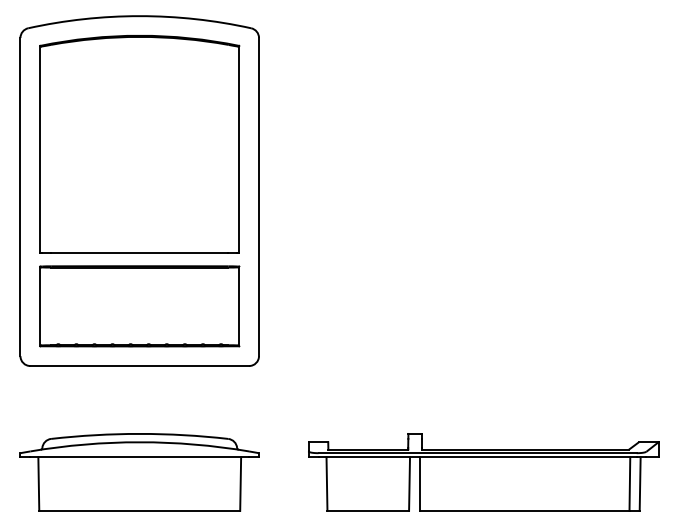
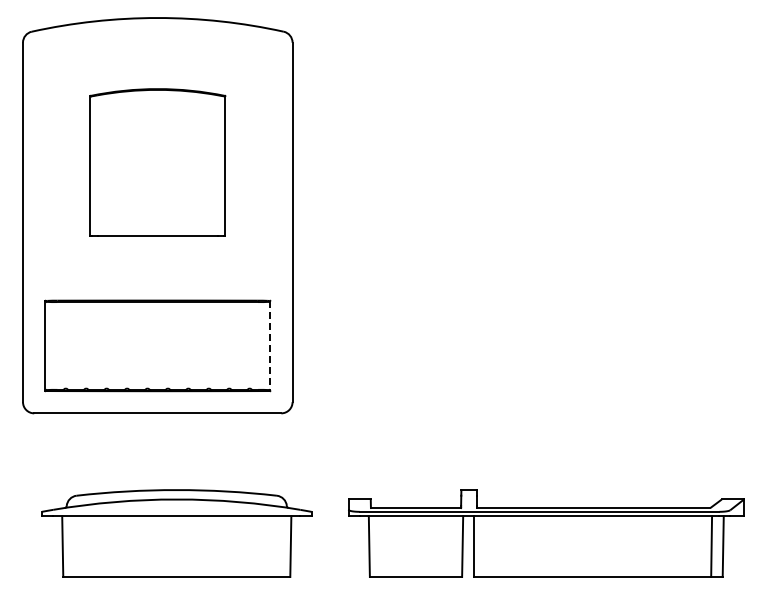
part: (139, 144) -> (157, 162), size x0.6
line: (239, 306) -> (270, 346), solid -> dashed
part: (139, 472) -> (176, 533), moved

